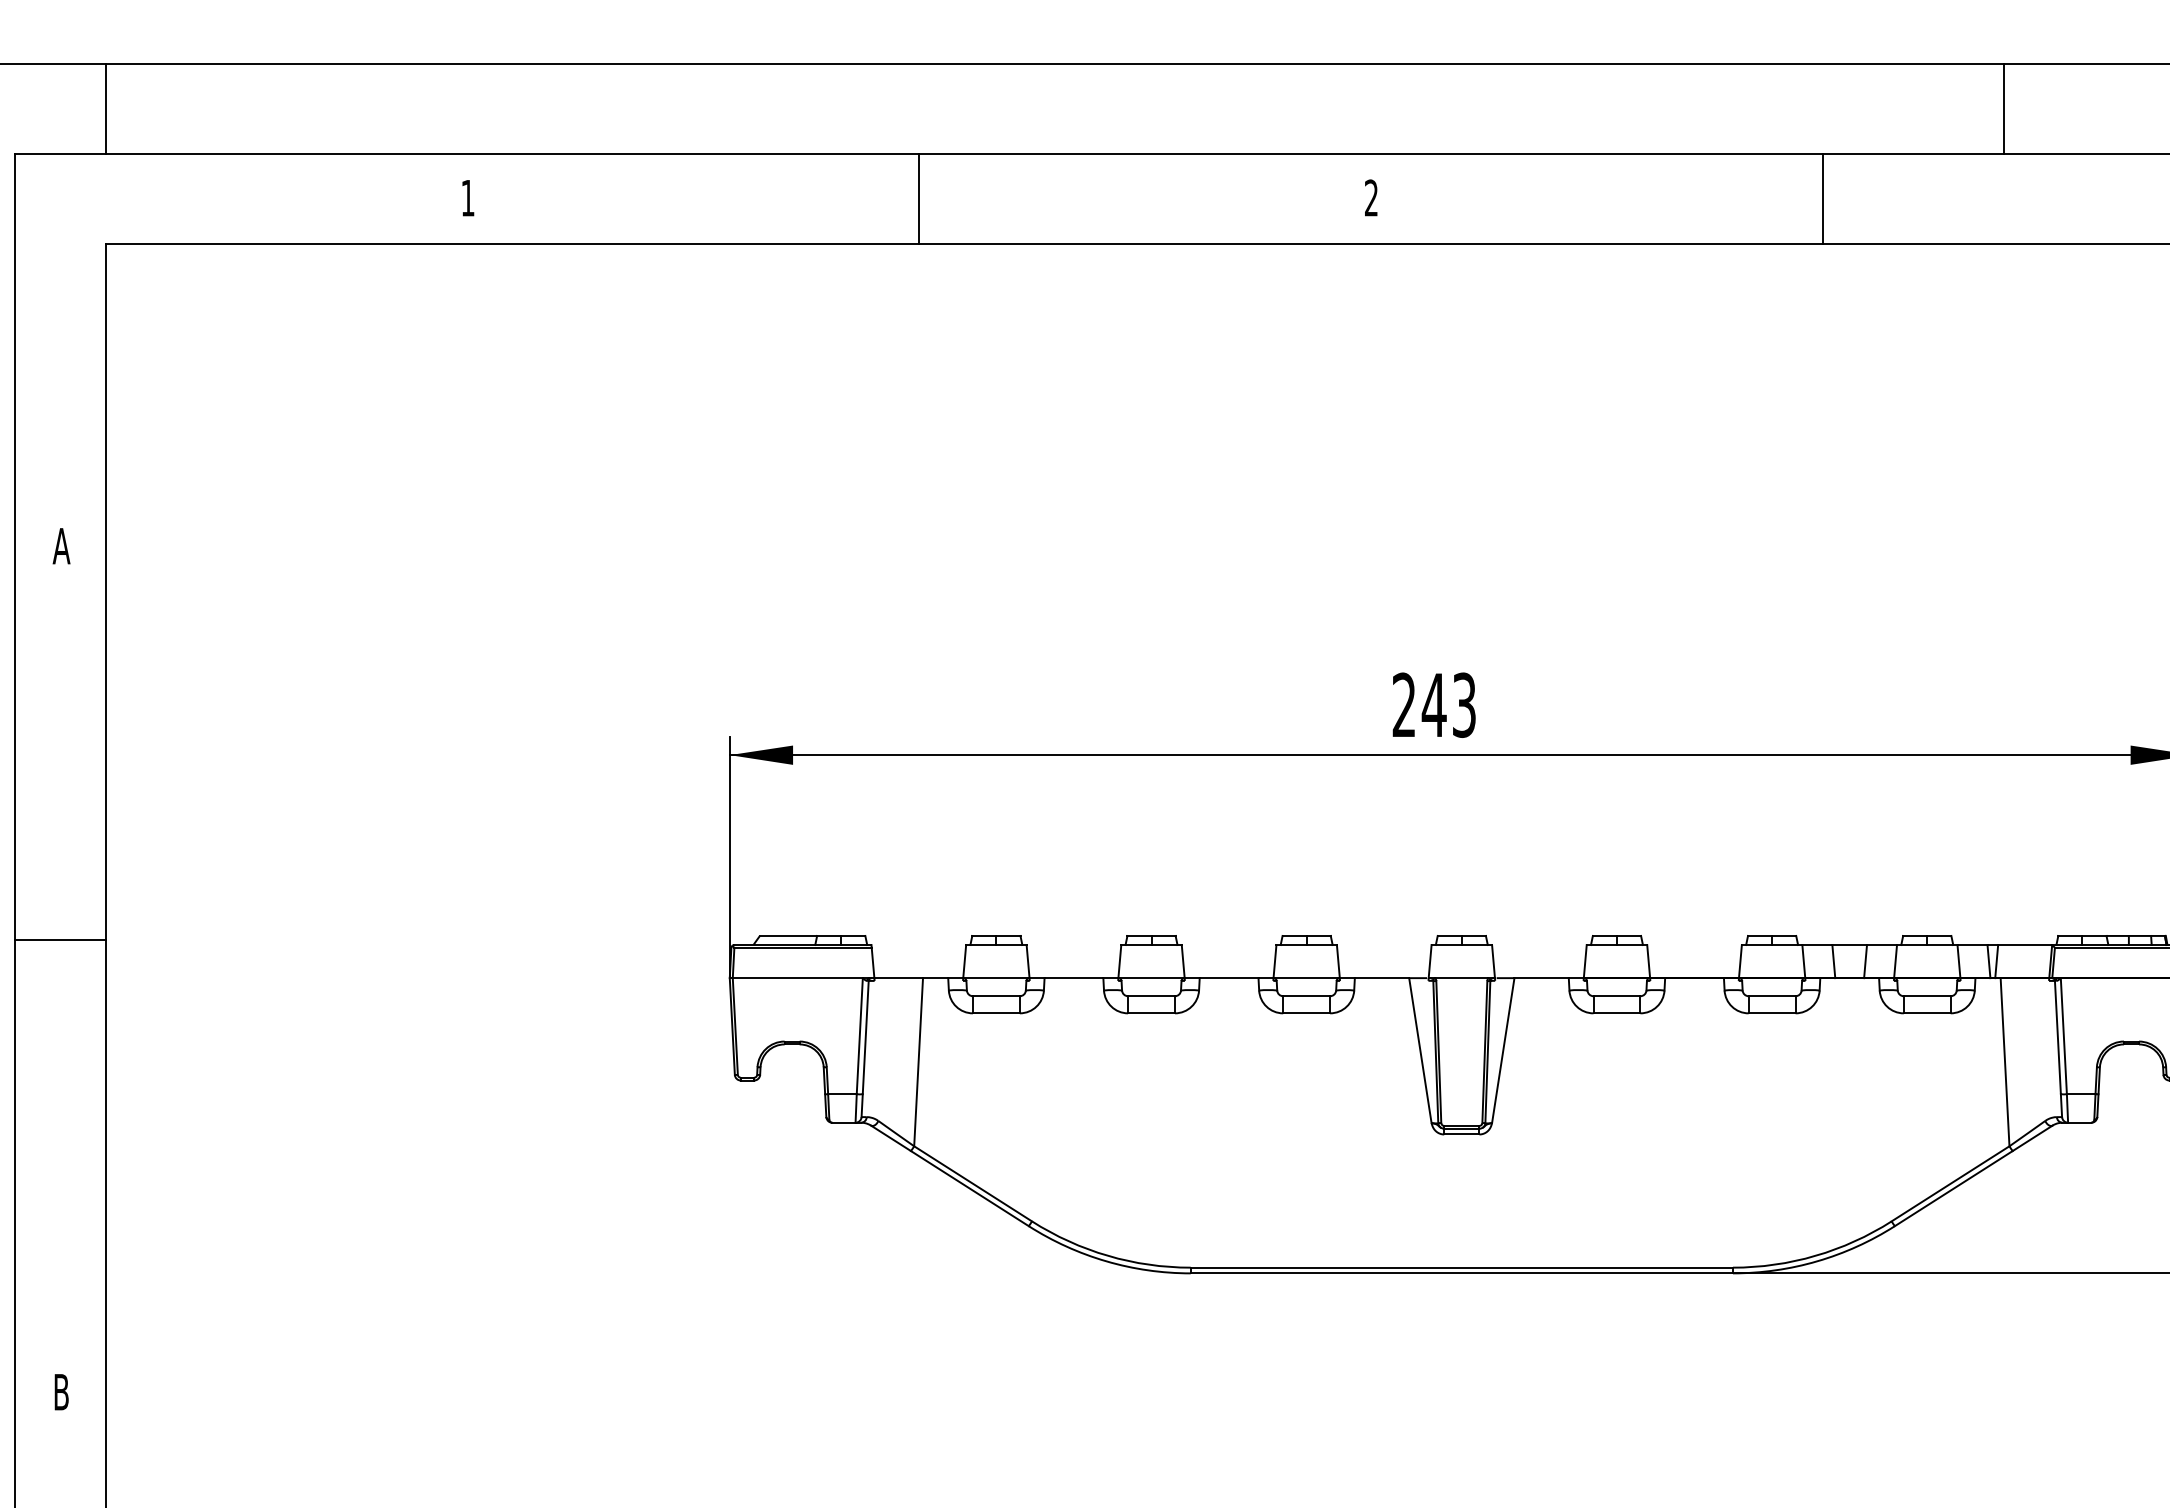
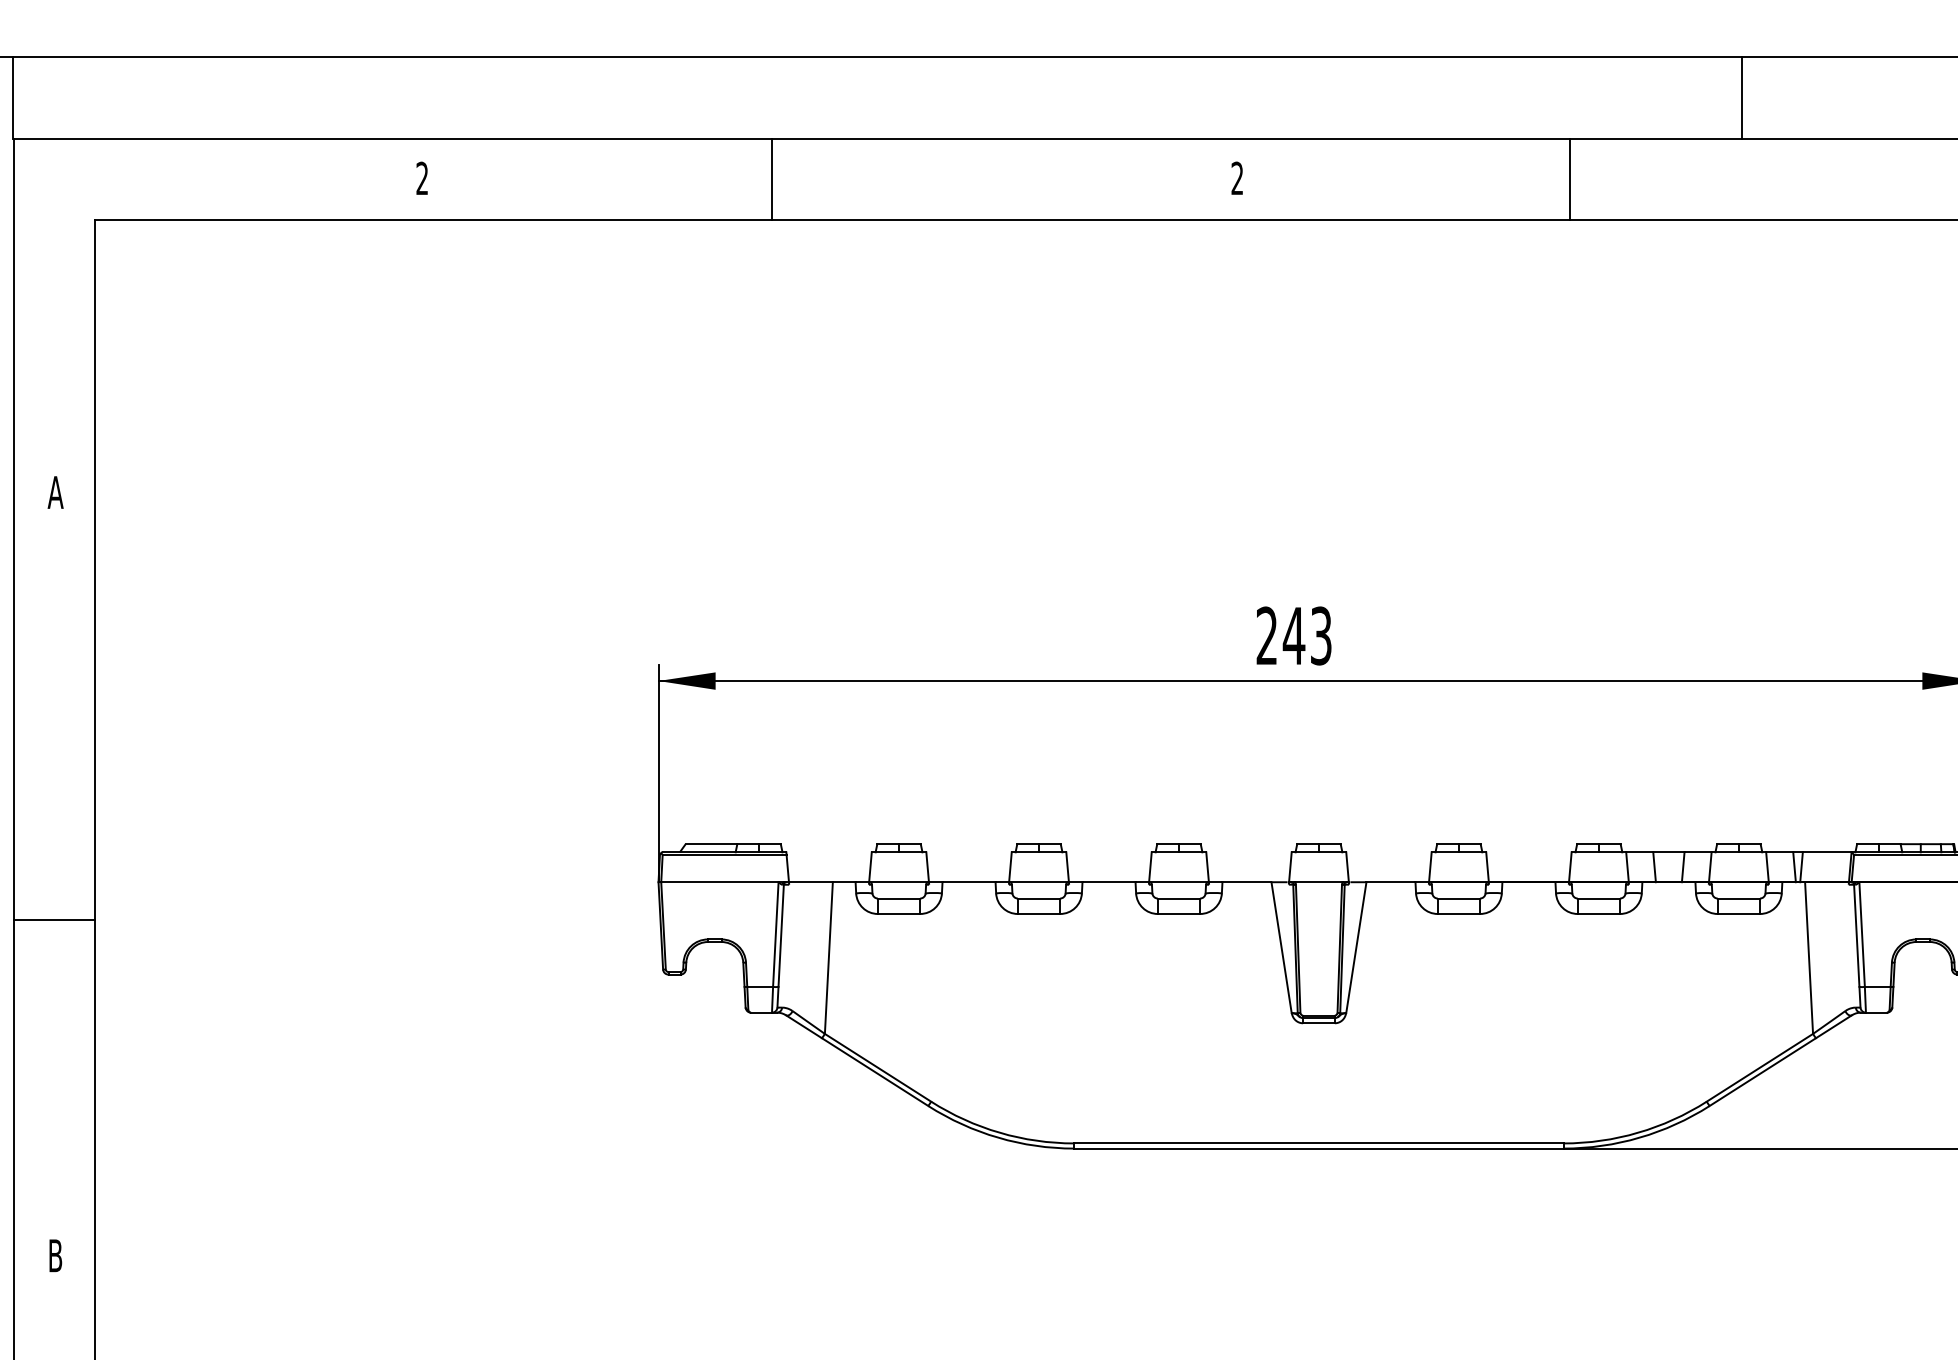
line: (105, 108) -> (13, 97), moved
line: (2003, 108) -> (1741, 97), moved
text: (467, 197) -> (421, 177), 1 -> 2
line: (919, 198) -> (772, 178), moved
line: (1822, 198) -> (1569, 178), moved
line: (60, 940) -> (54, 920), moved

